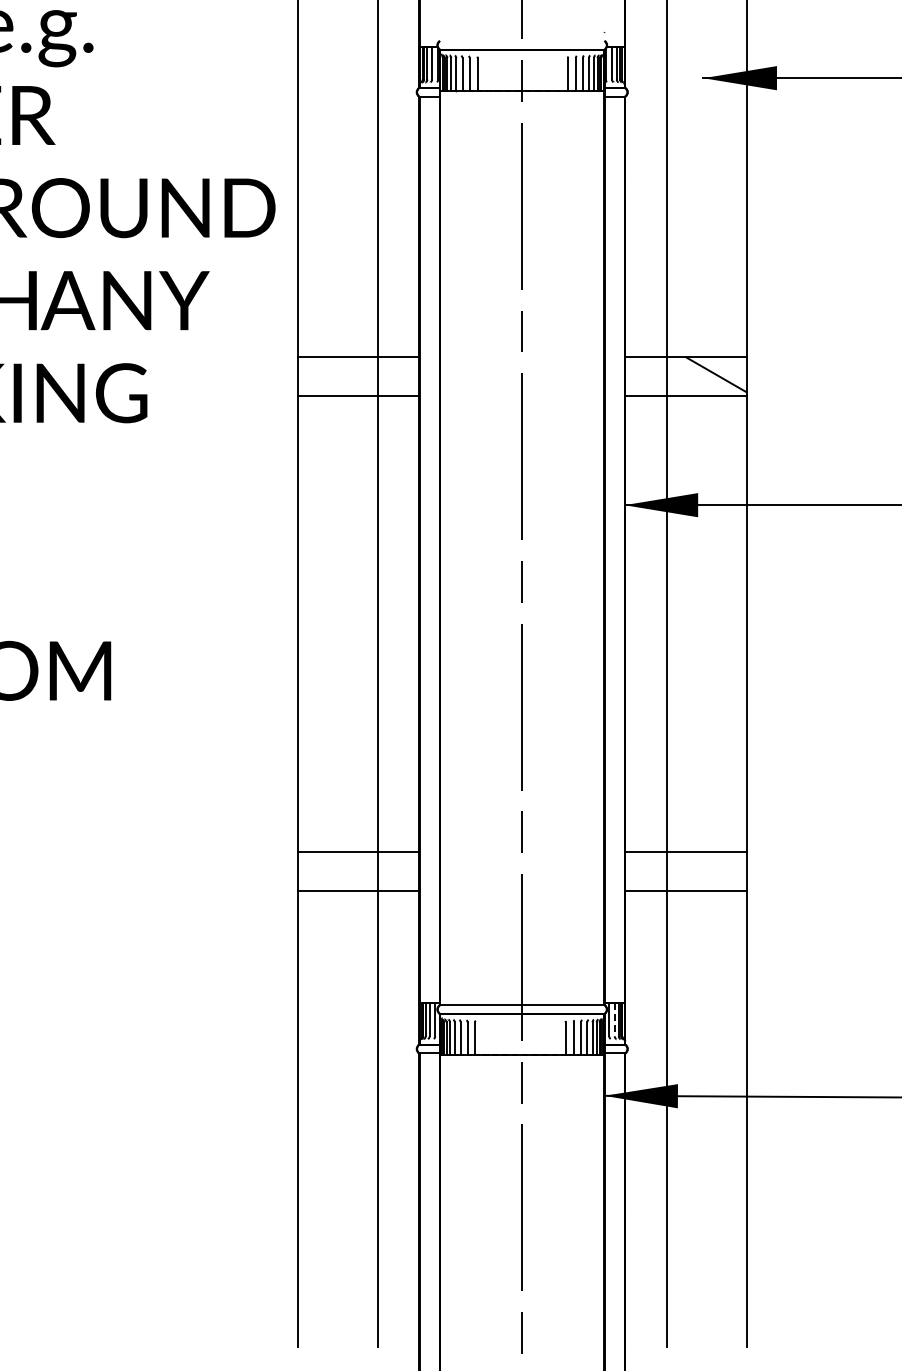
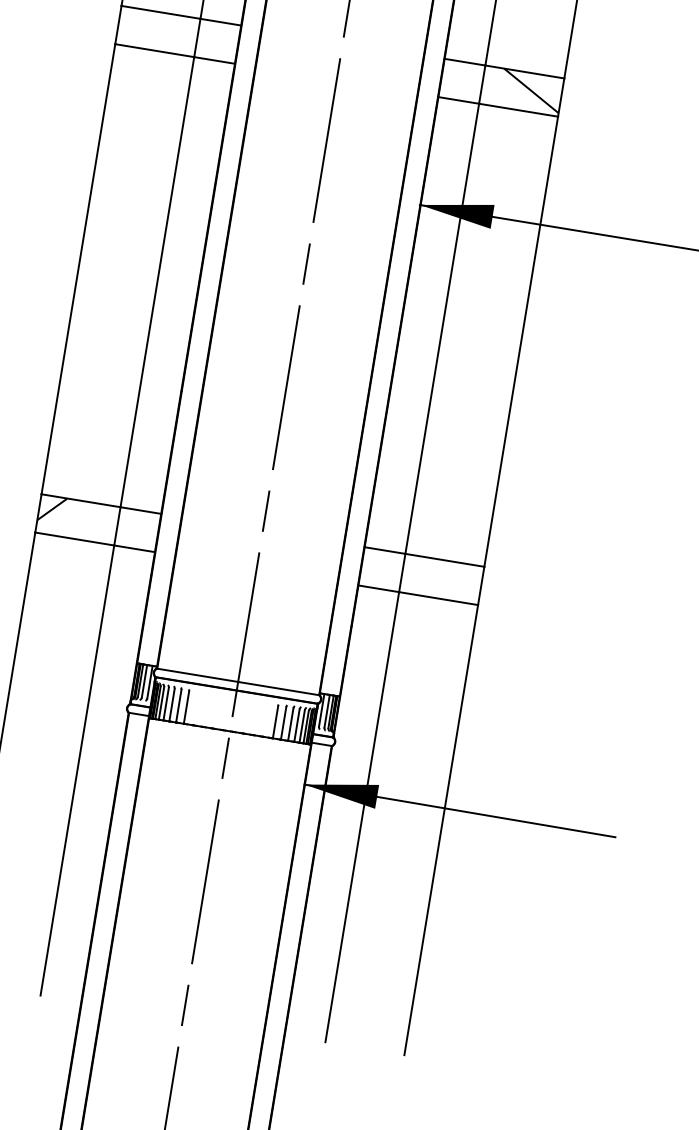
hatch: (310, 864) -> (51, 508), added
line: (614, 1020) -> (326, 711), dashed -> solid

